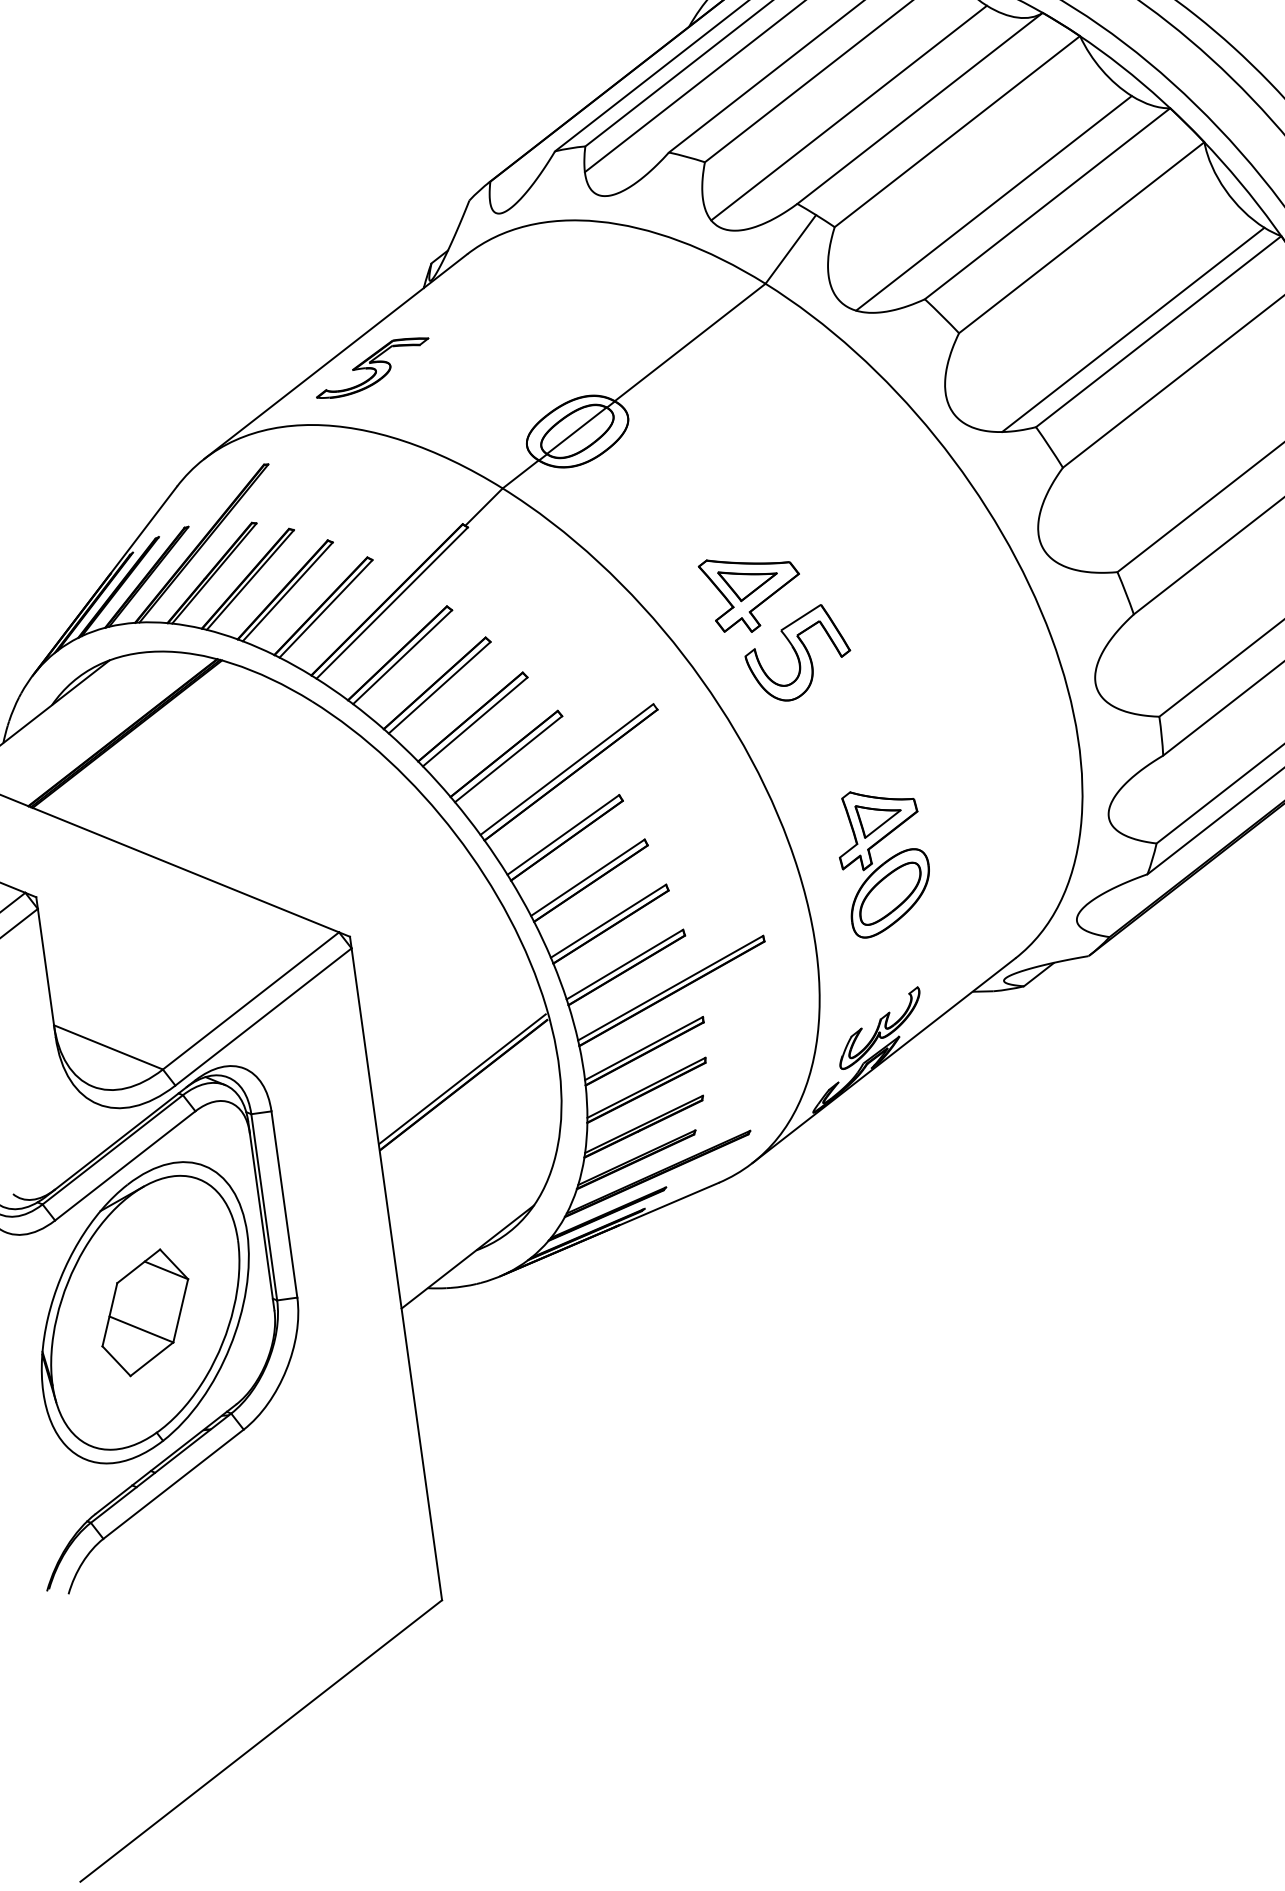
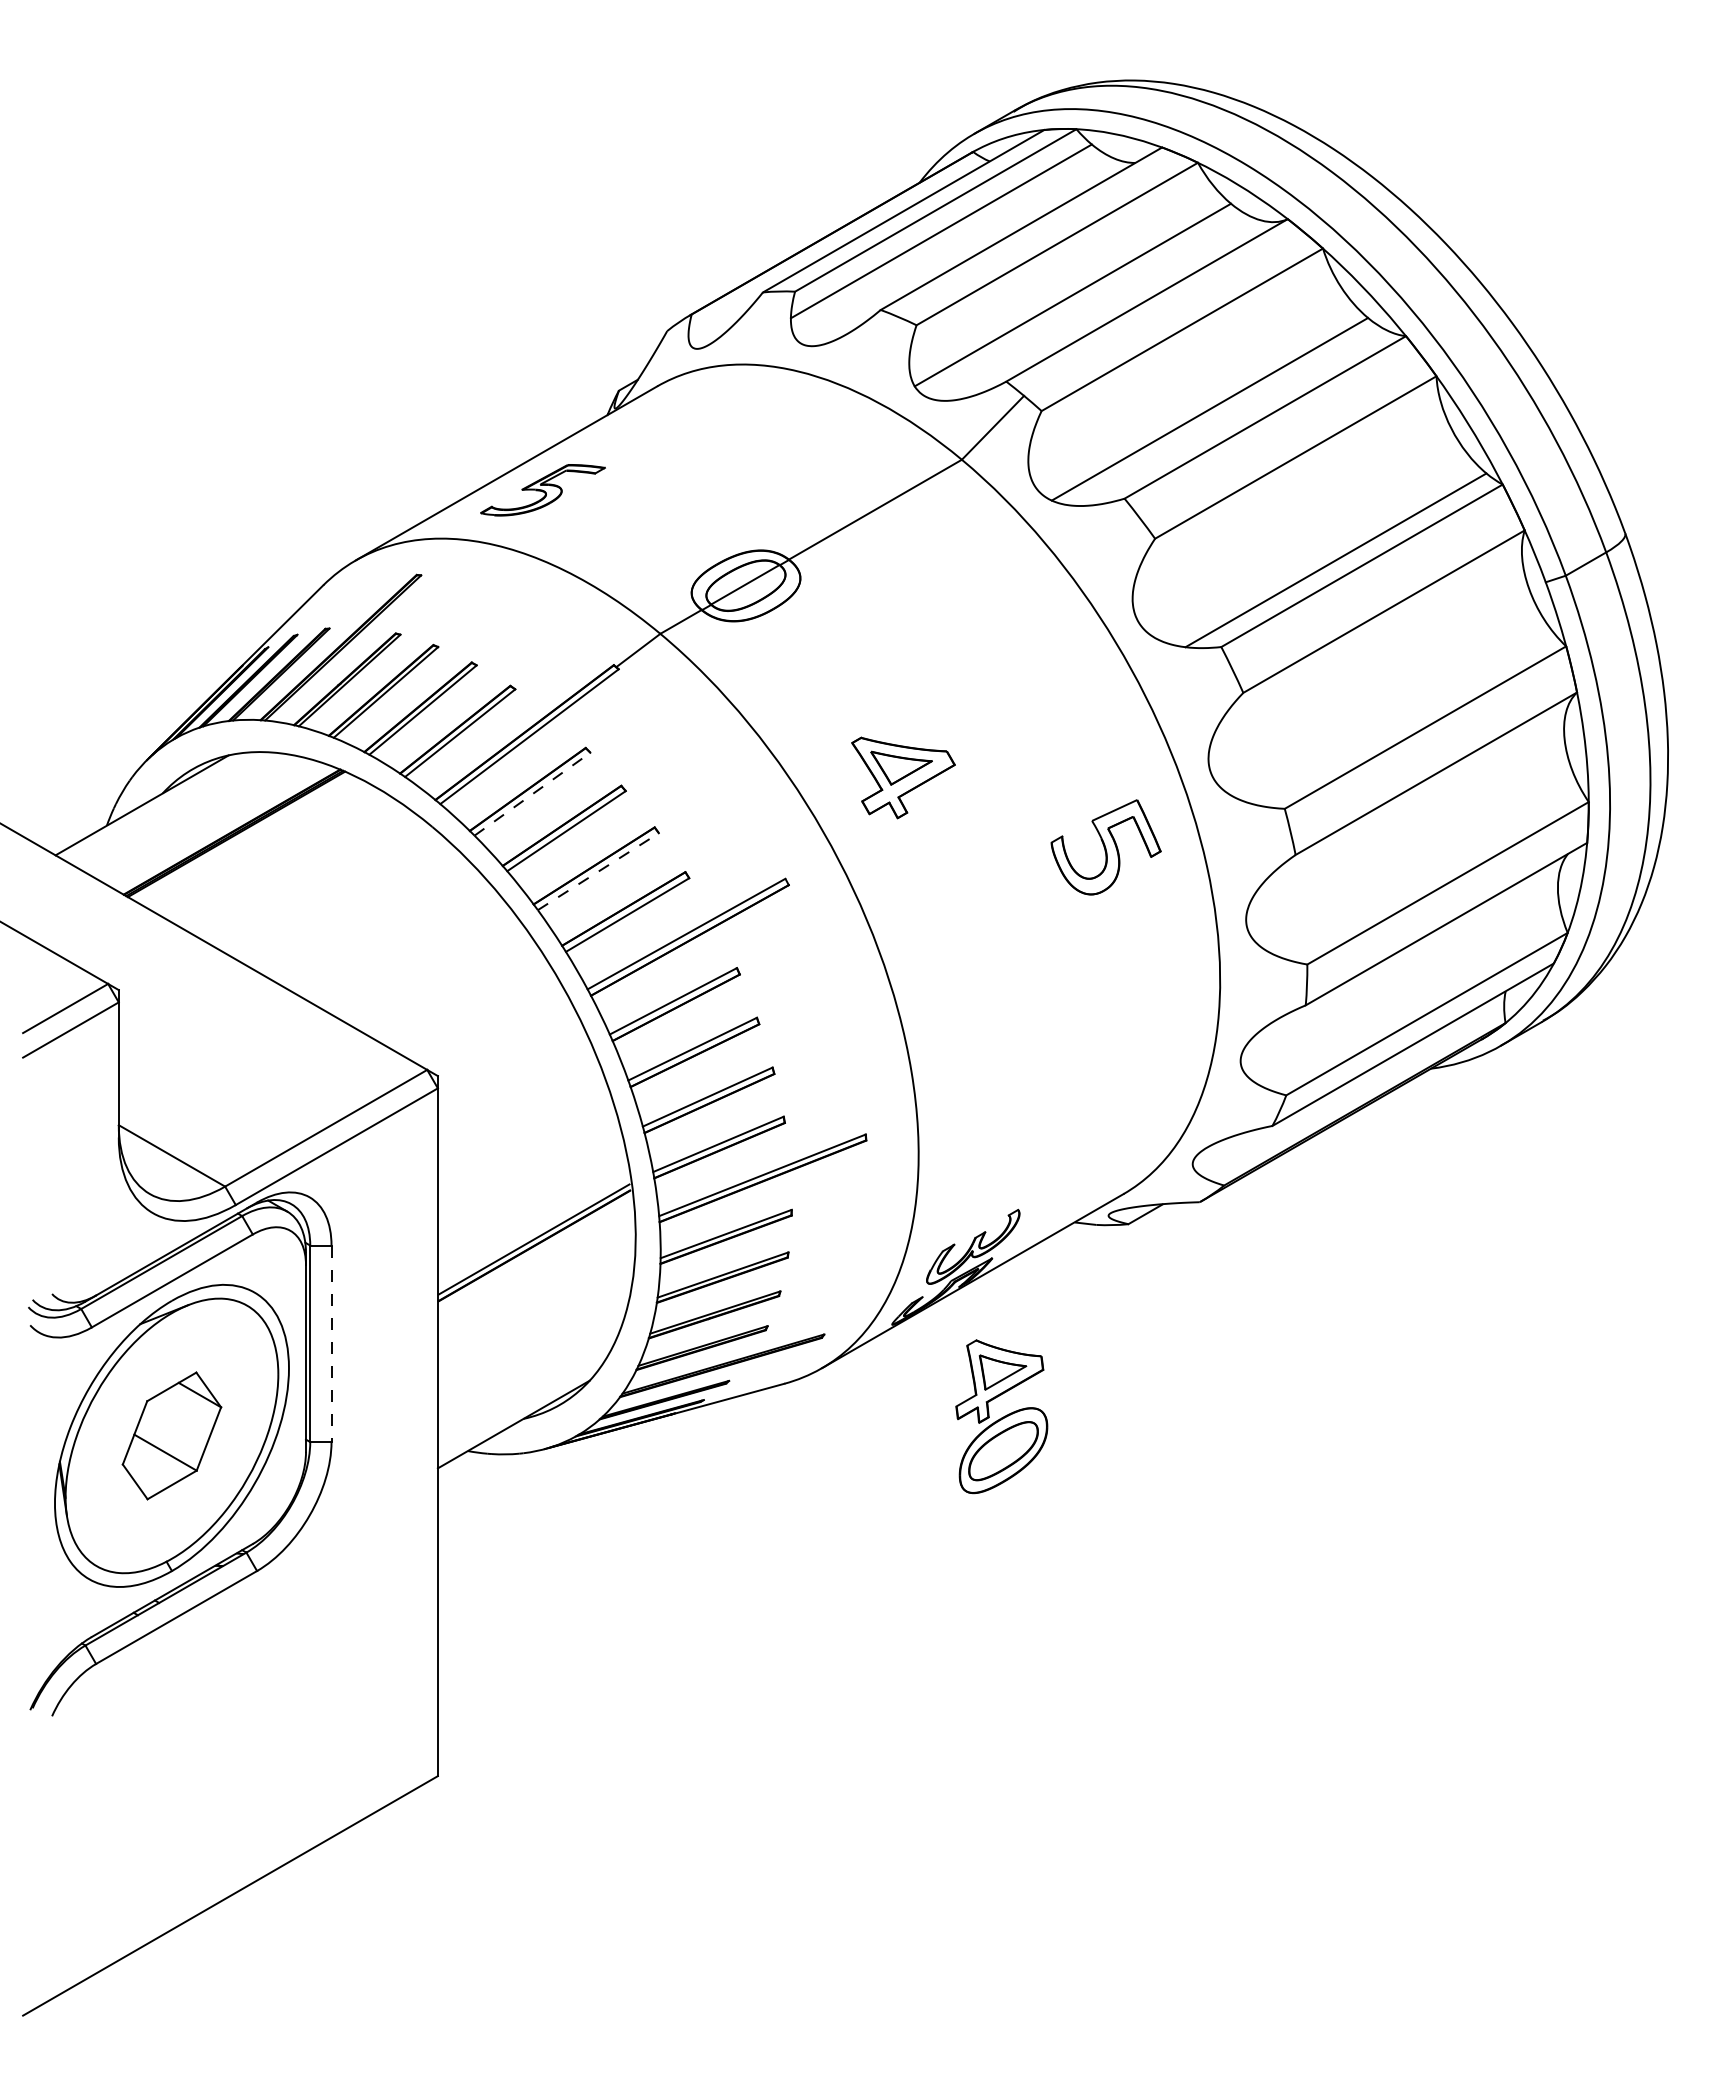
part: (797, 653) -> (1105, 847), moved
line: (402, 656) -> (532, 793), solid -> dashed
line: (475, 721) -> (598, 871), solid -> dashed
part: (883, 861) -> (1001, 1416), moved
line: (284, 1205) -> (331, 1344), solid -> dashed

